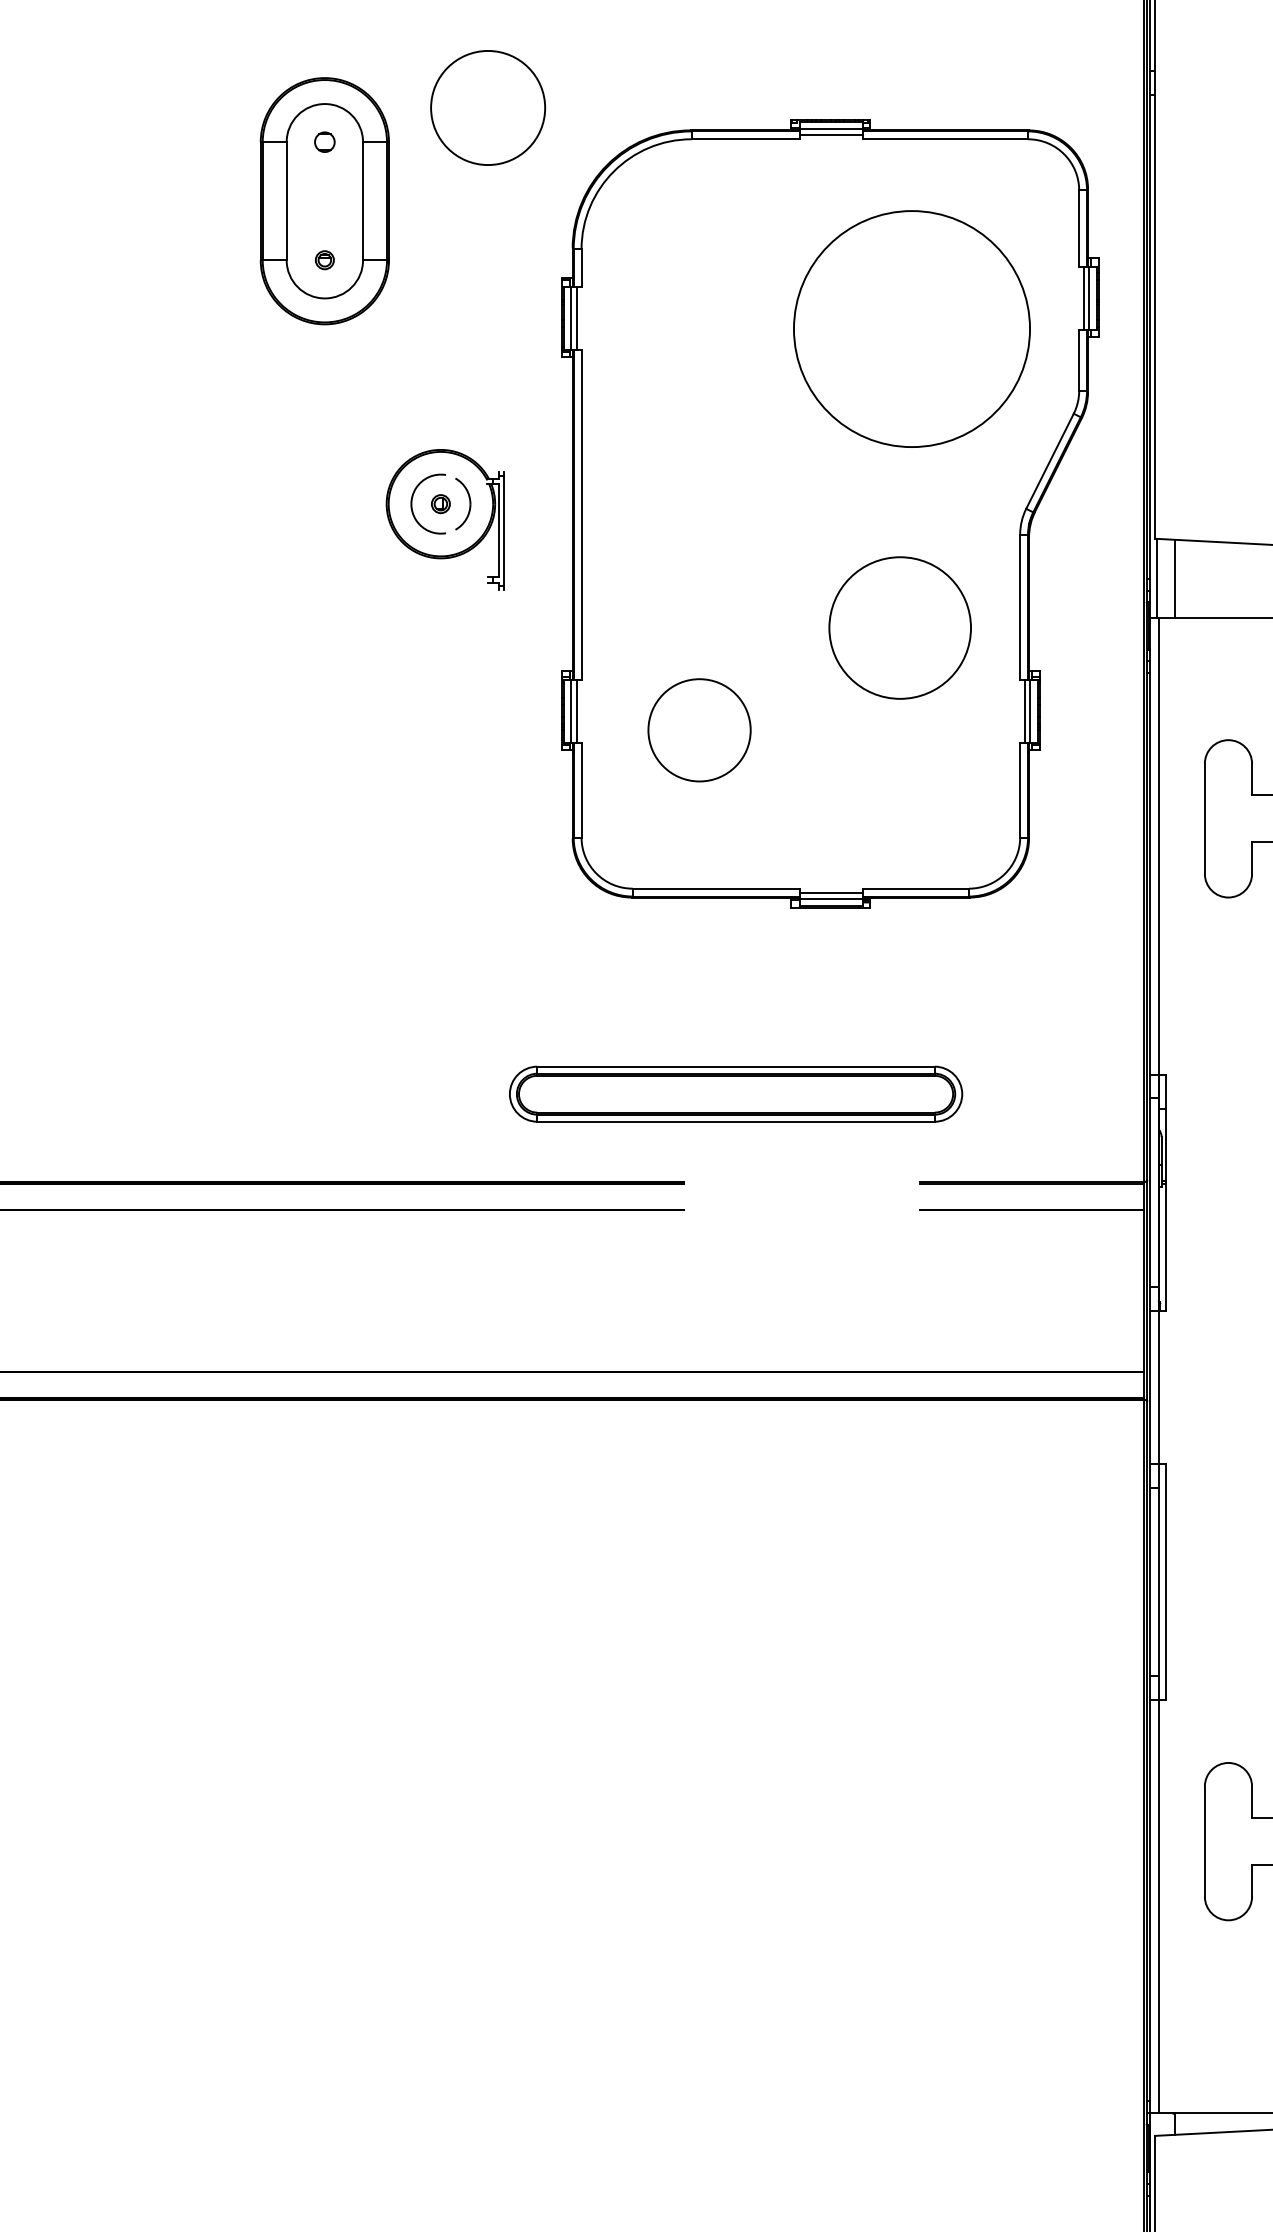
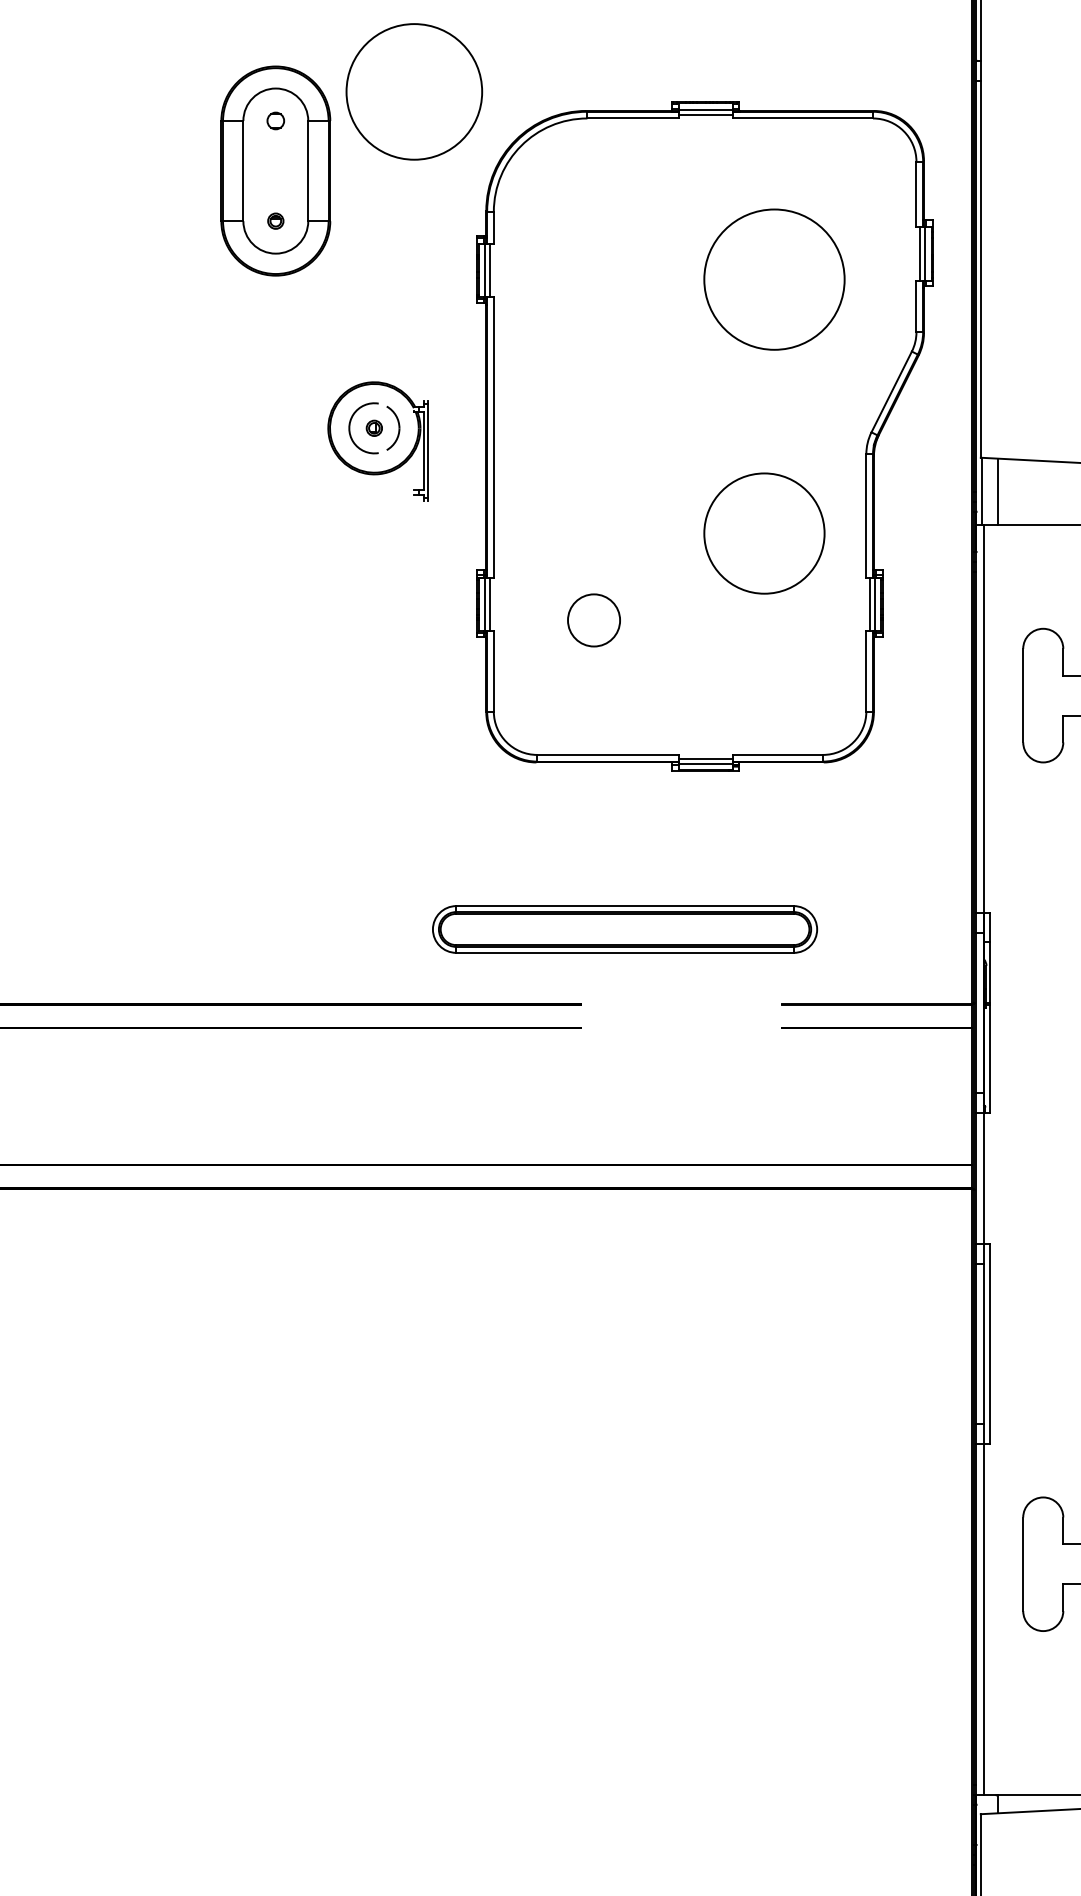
circle: (488, 107) -> (414, 91), size x1.4
circle: (911, 329) -> (774, 280), size x0.7
circle: (699, 730) -> (594, 620), size x0.6

